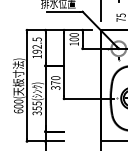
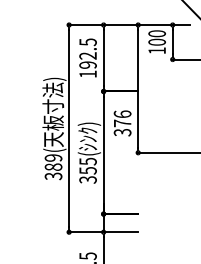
text: (55, 77) -> (122, 113), 370 -> 376
text: (18, 106) -> (53, 167), 600( -> 389(

